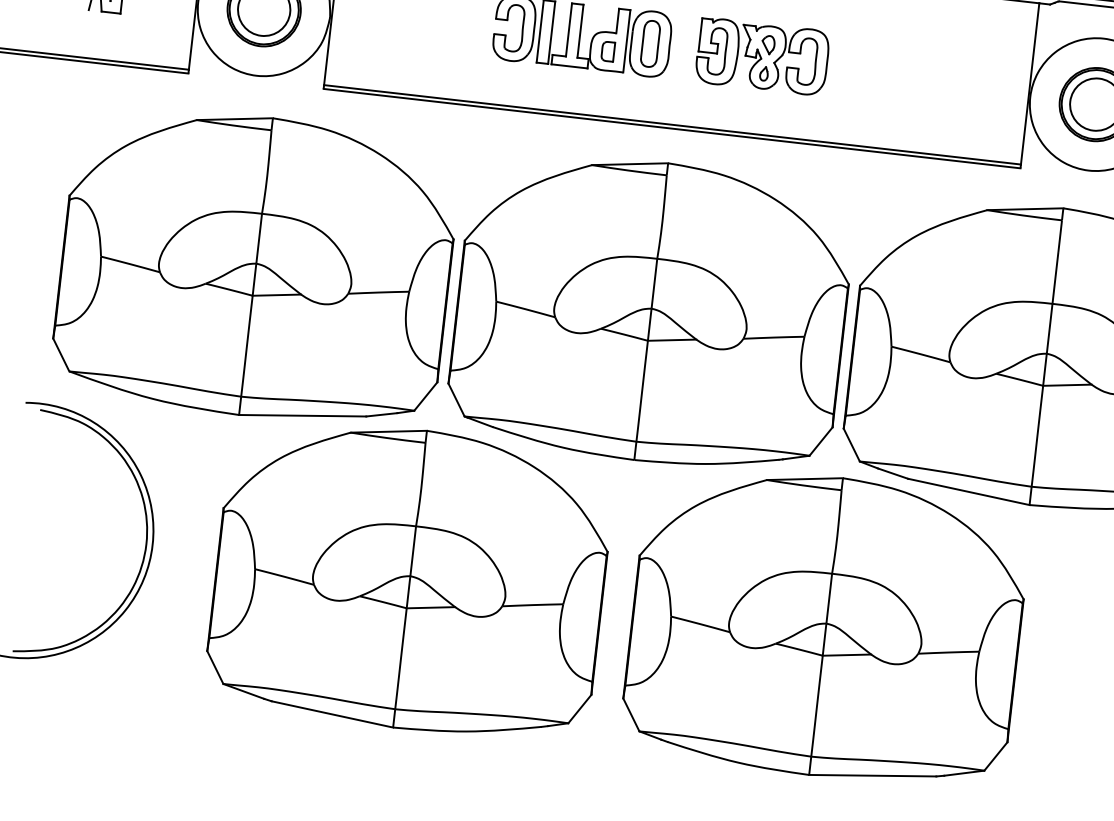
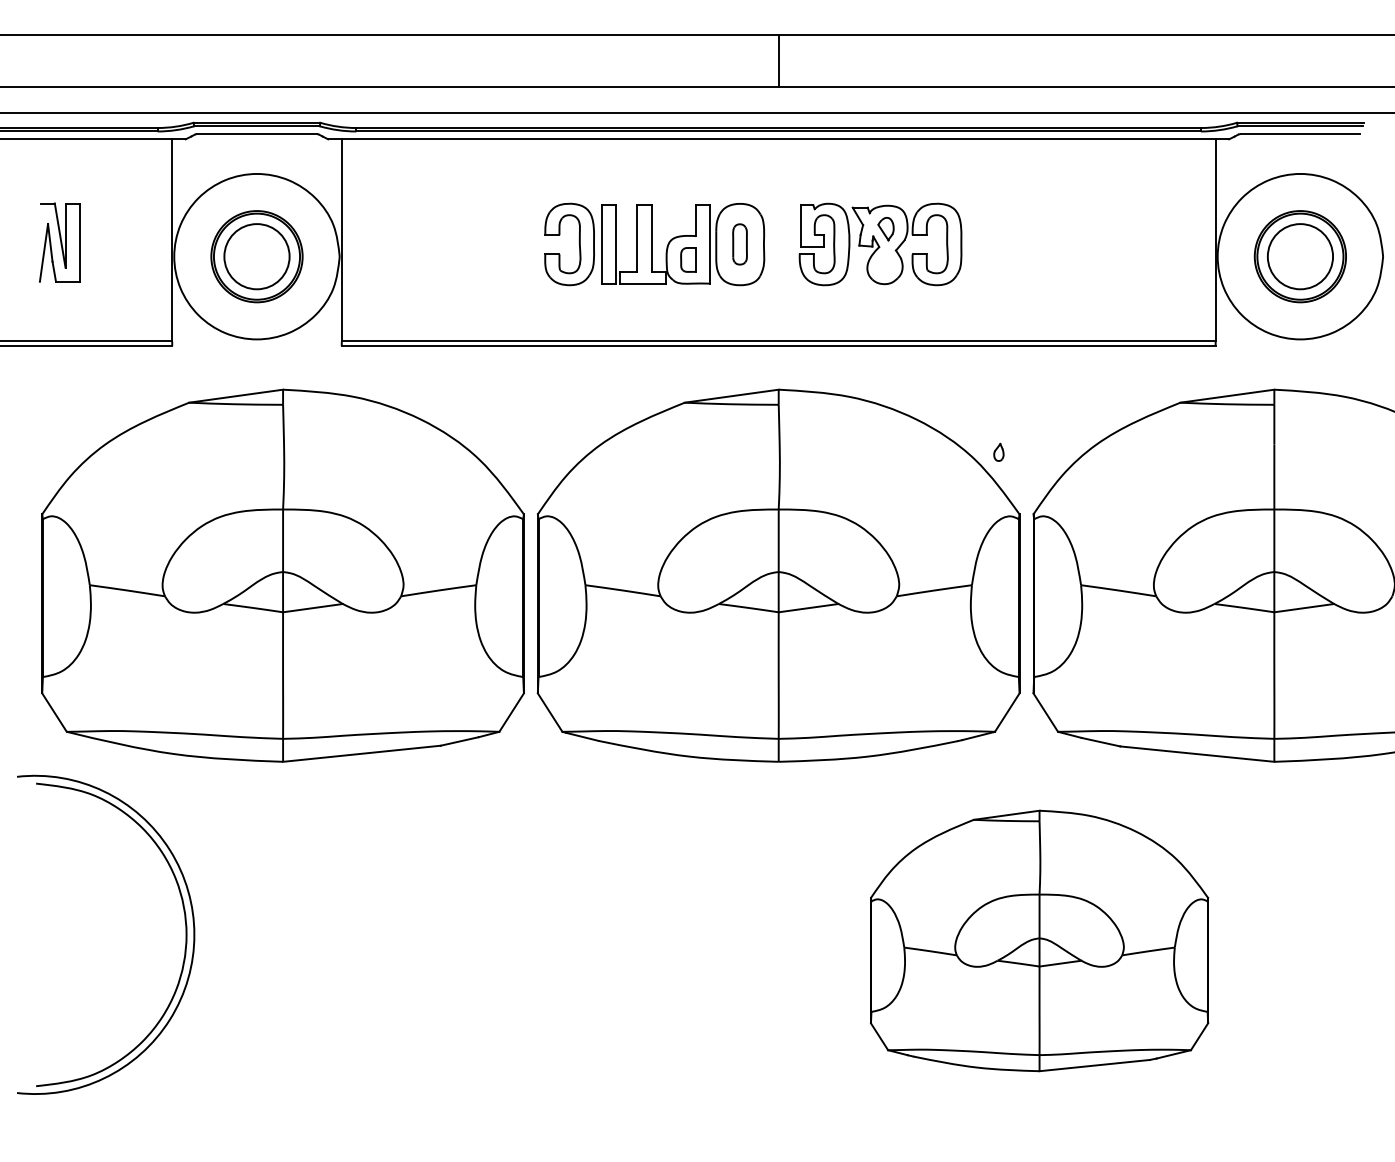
part: (650, 43) -> (739, 244), size x0.7
part: (763, 73) -> (998, 451), moved
part: (409, 578) -> (517, 940), removed
part: (826, 626) -> (1039, 940), size x0.7

